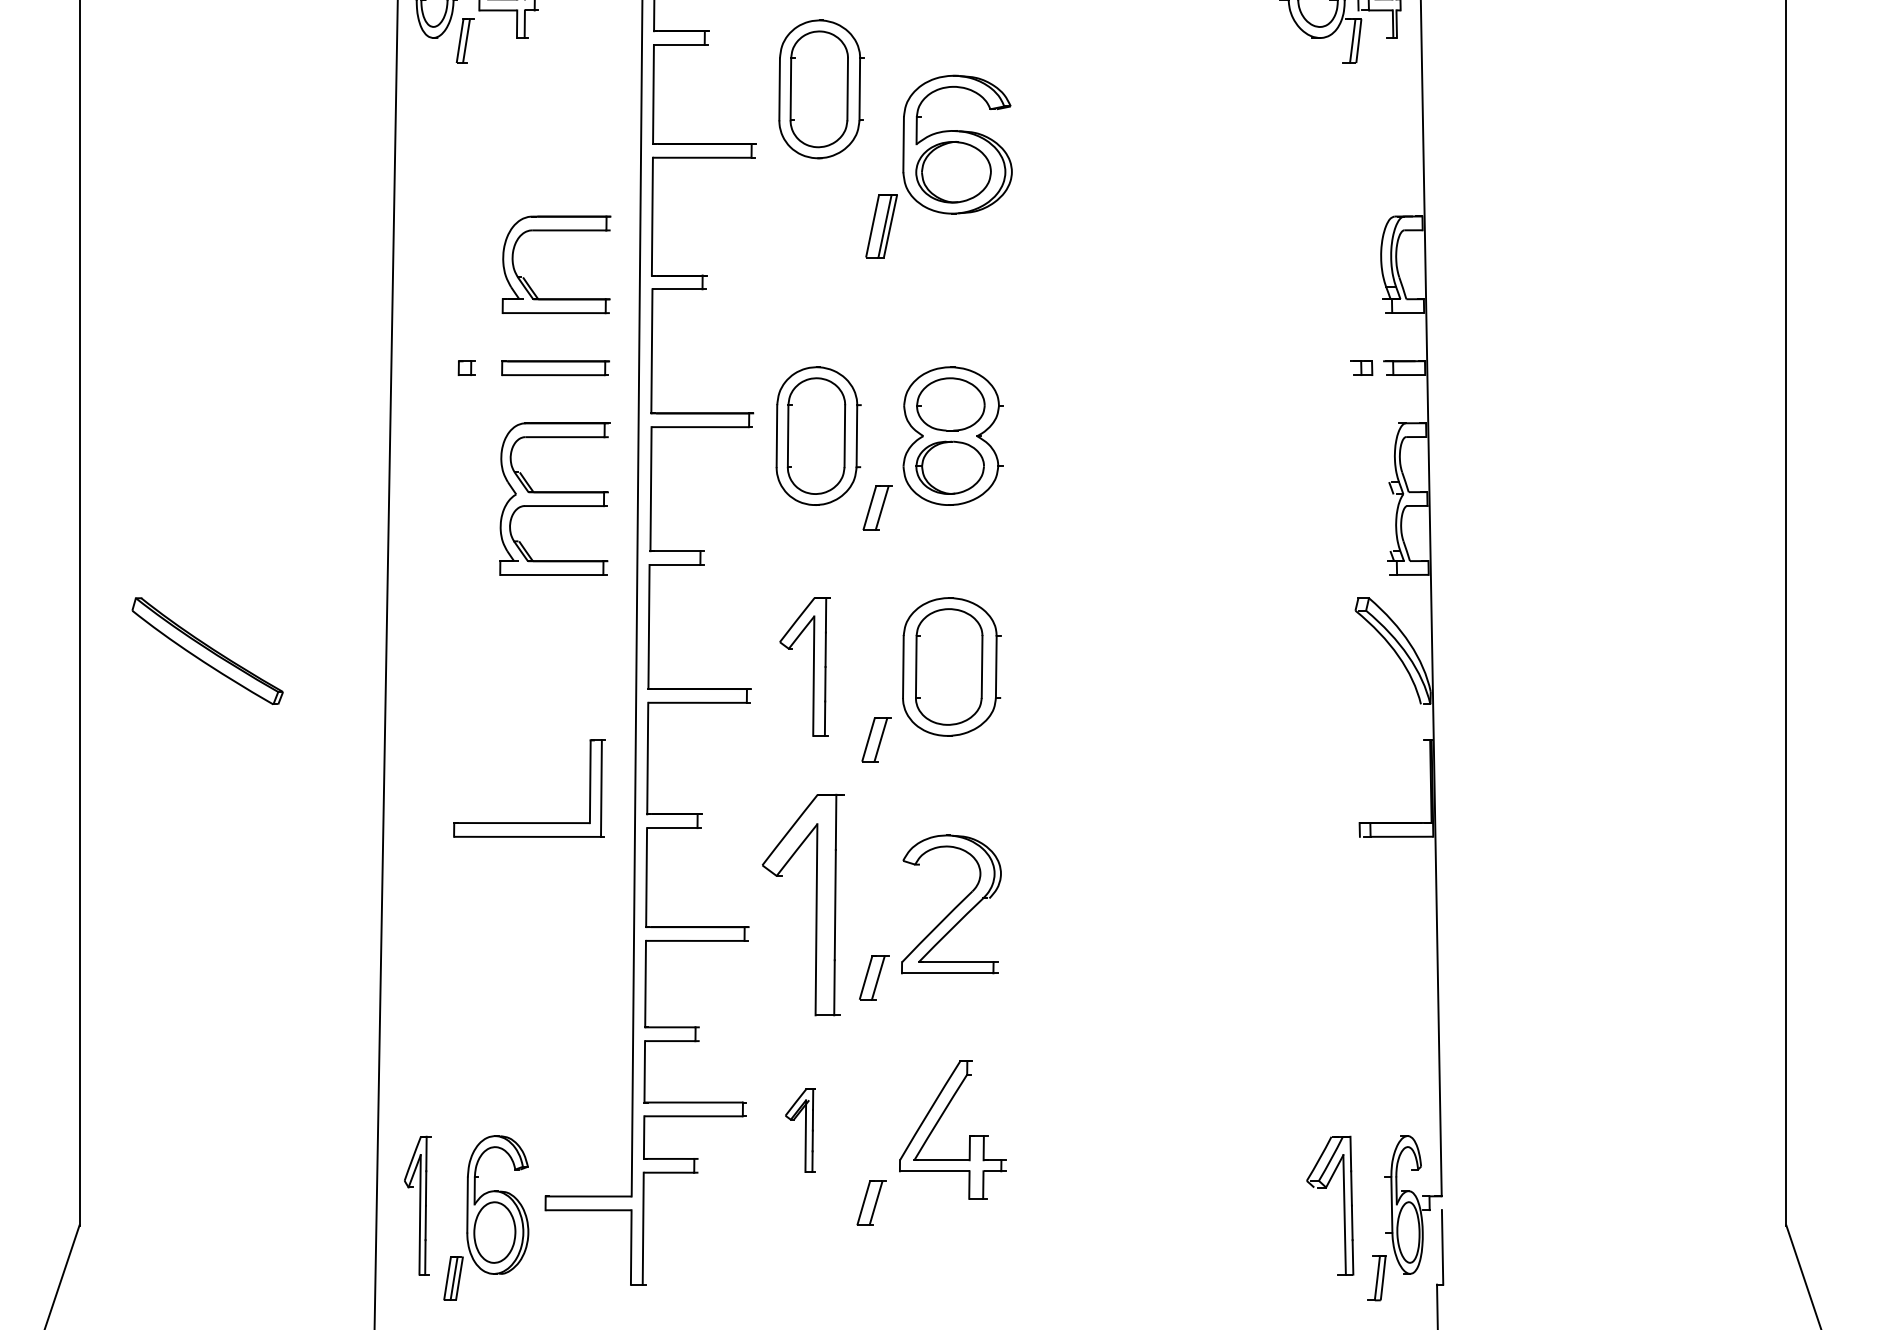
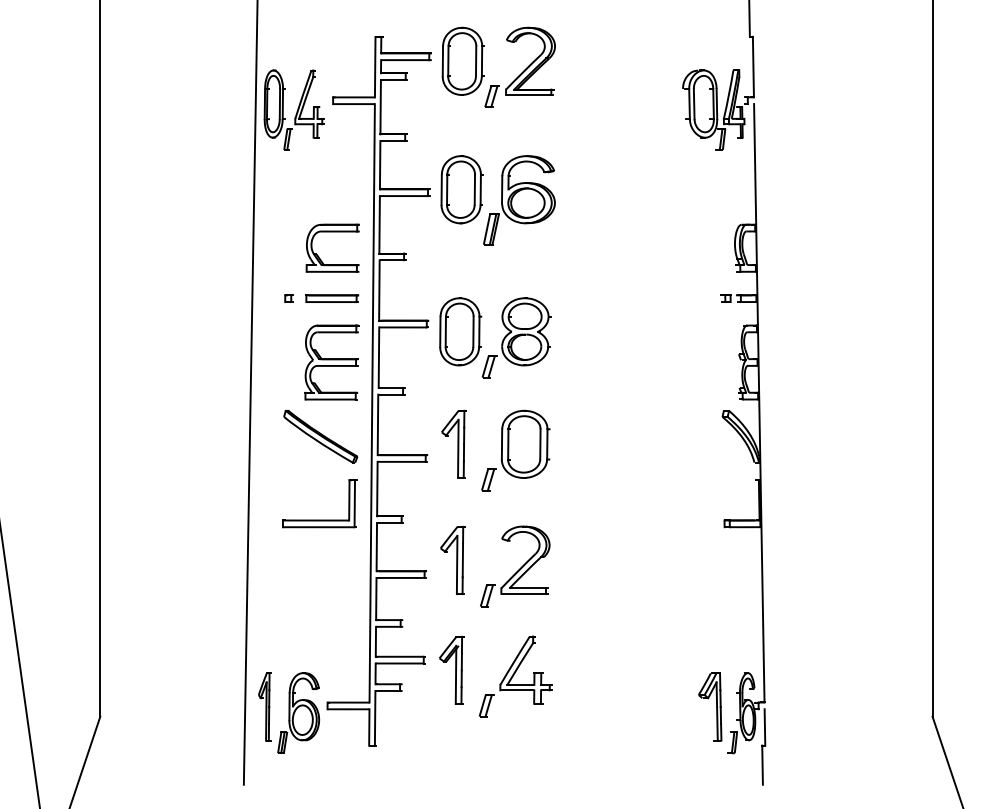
part: (820, 88) -> (461, 189), moved
part: (207, 650) -> (320, 436), moved
part: (801, 905) -> (452, 560), size x0.62
part: (799, 1130) -> (451, 670), size x1.67

